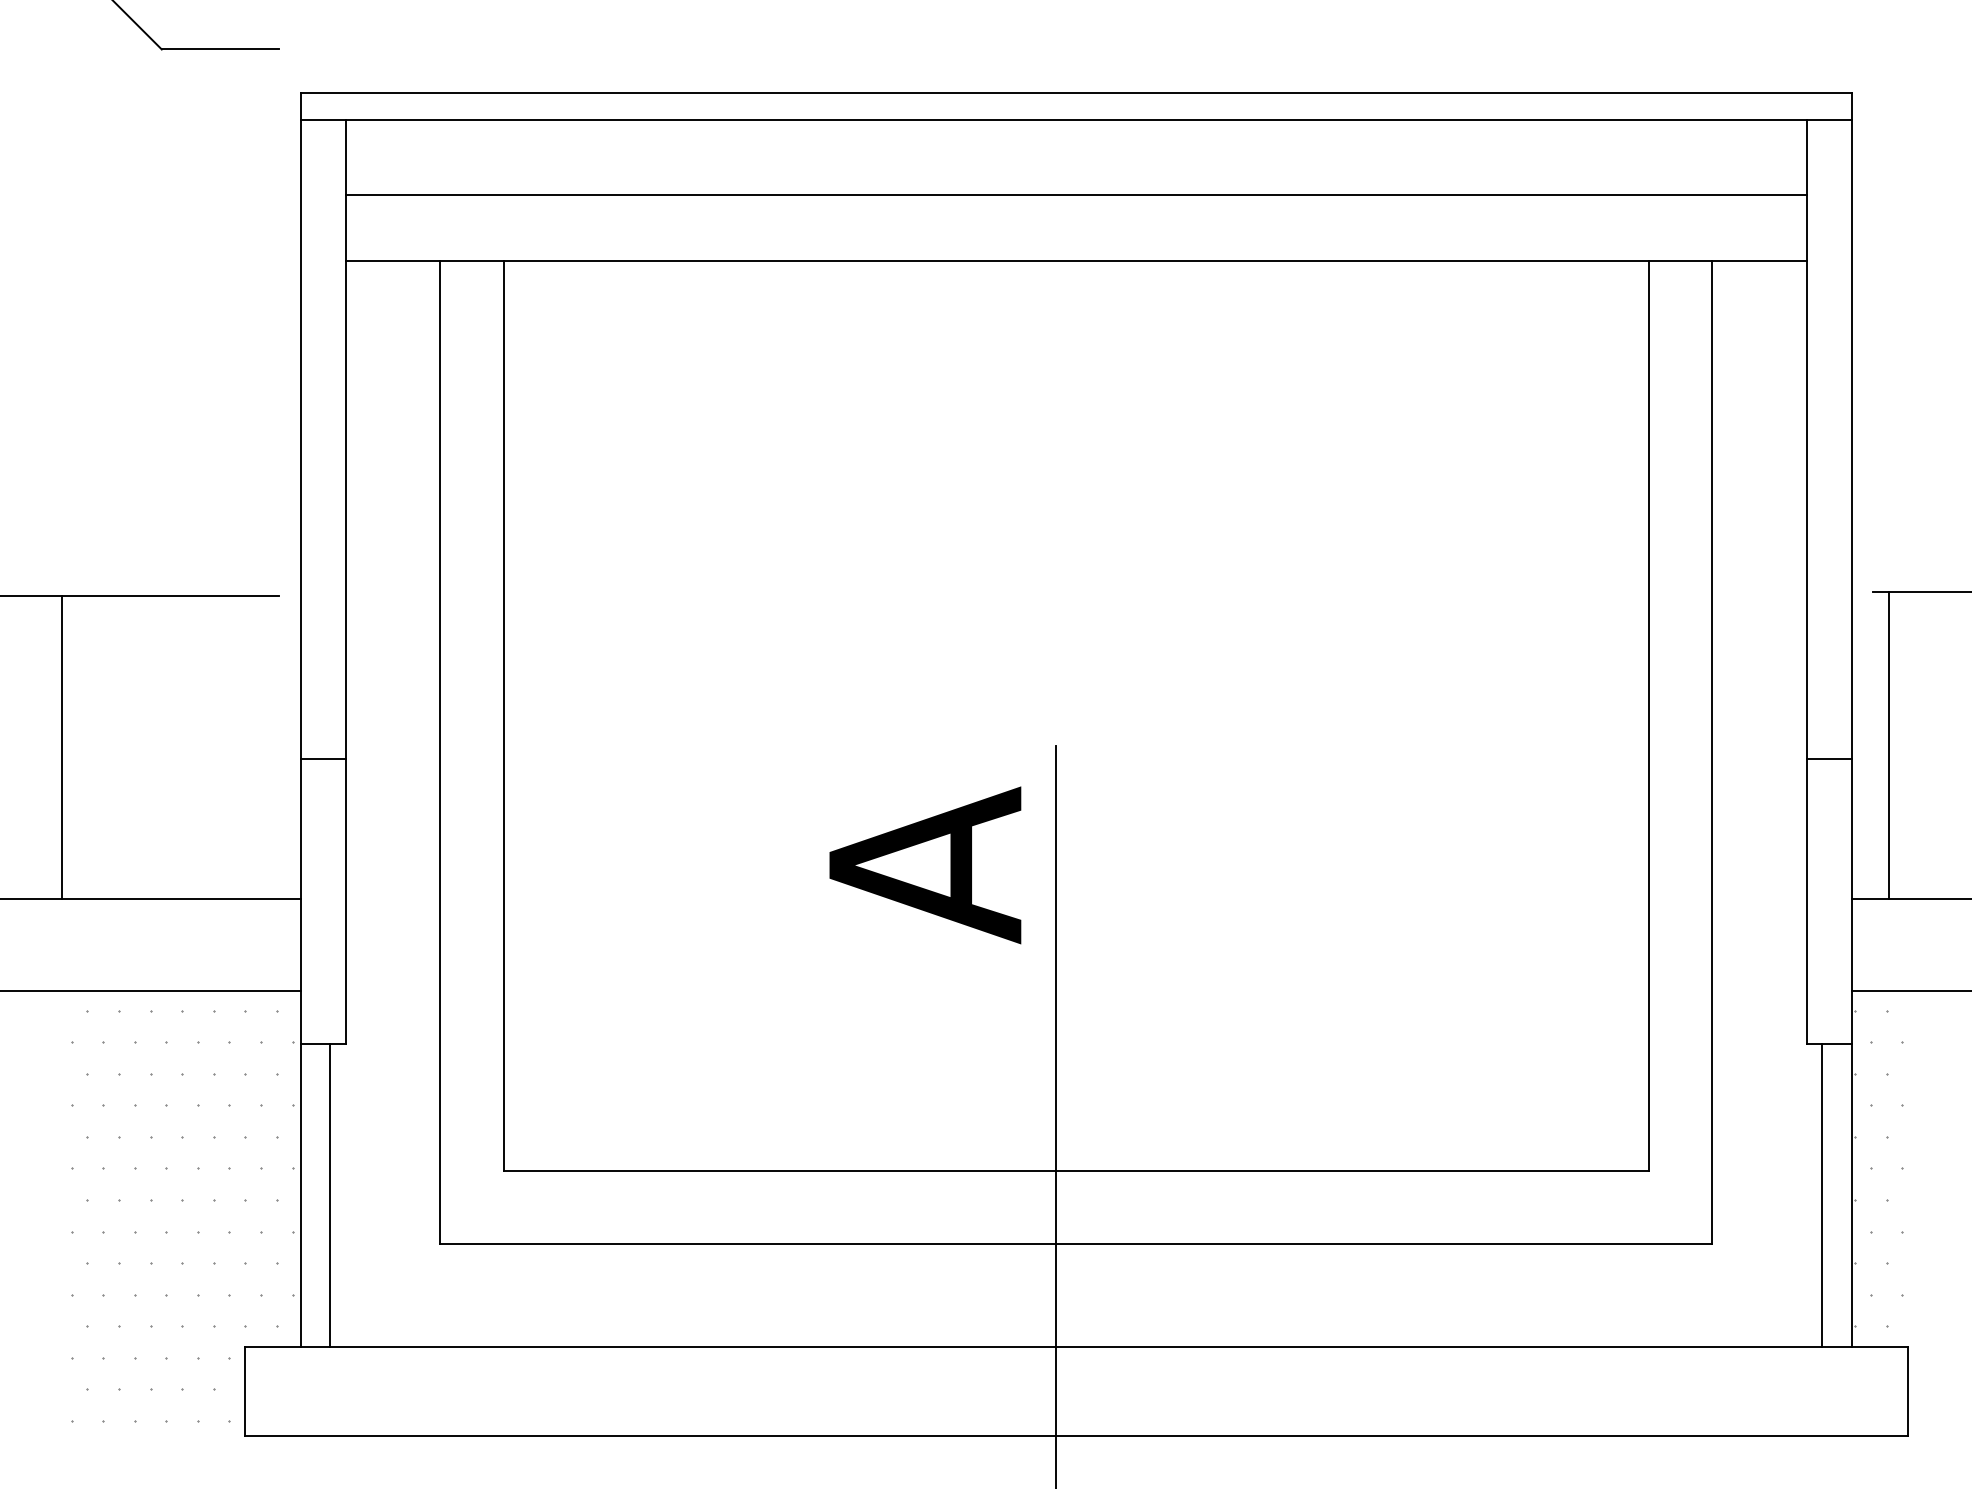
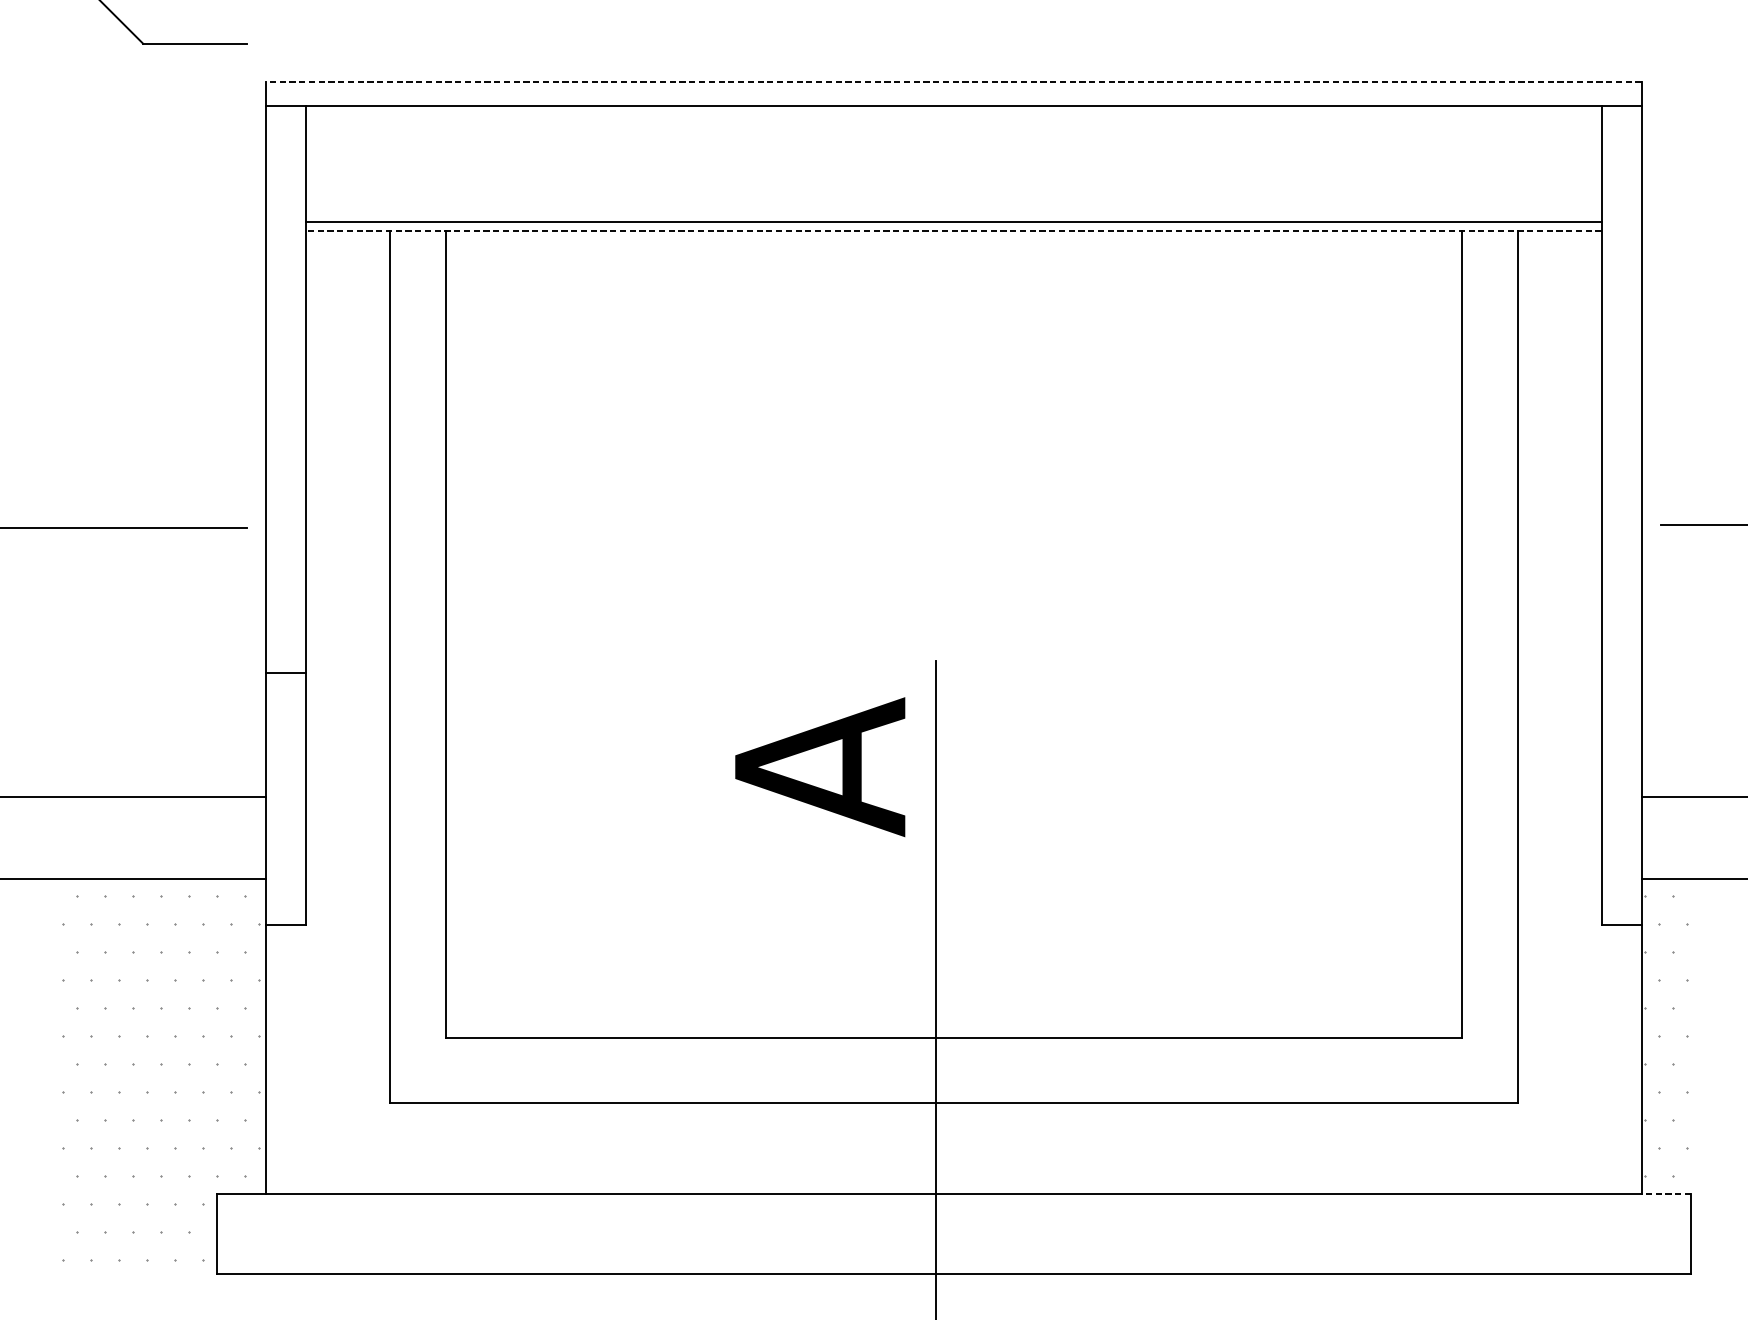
line: (1075, 92) -> (953, 81), solid -> dashed
line: (1075, 195) -> (953, 221), moved
line: (1075, 260) -> (953, 230), solid -> dashed
line: (1888, 745) -> (1674, 660), removed
line: (62, 747) -> (55, 662), removed
line: (1828, 759) -> (1621, 673), removed
line: (329, 1194) -> (291, 1059), removed
line: (1822, 1194) -> (1615, 1059), removed
line: (1879, 1346) -> (1666, 1193), solid -> dashed

